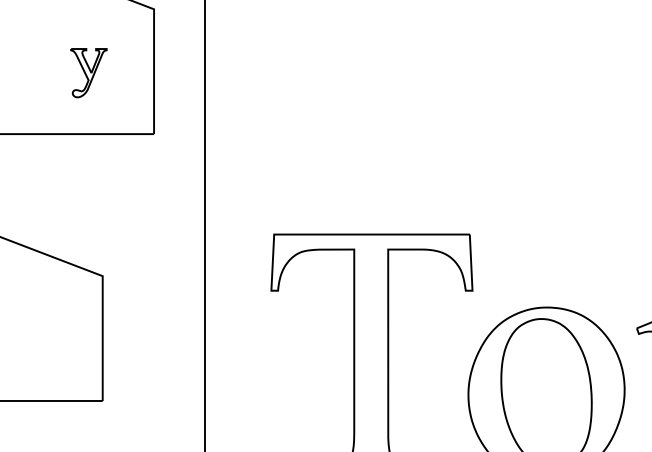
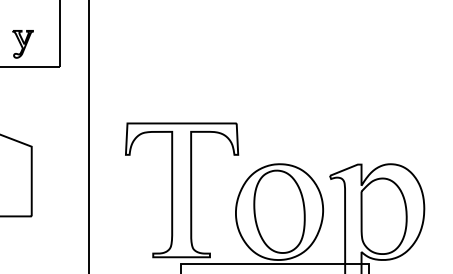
part: (87, 73) -> (22, 44), moved

